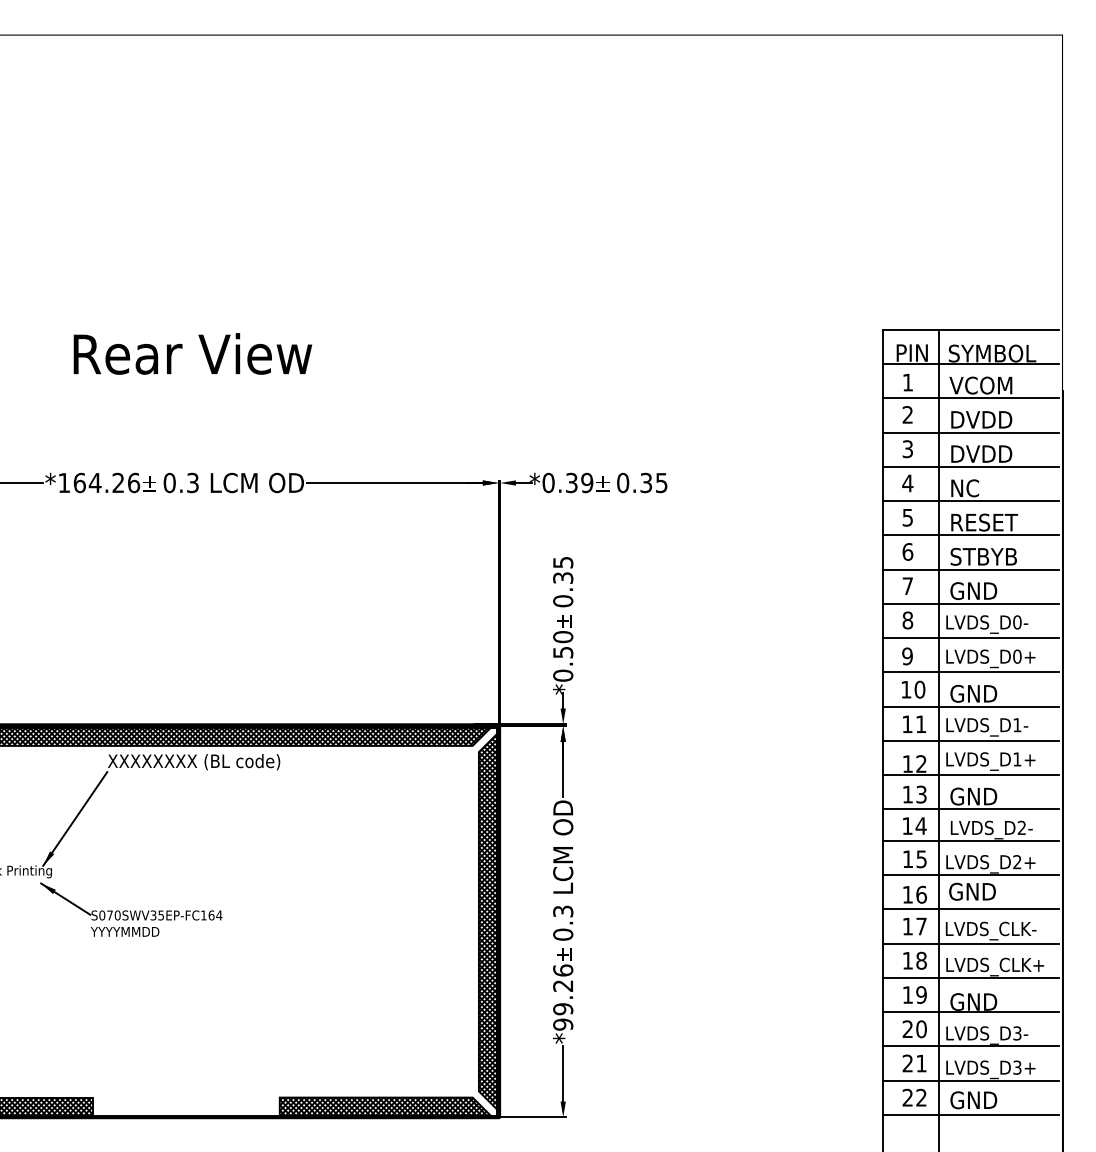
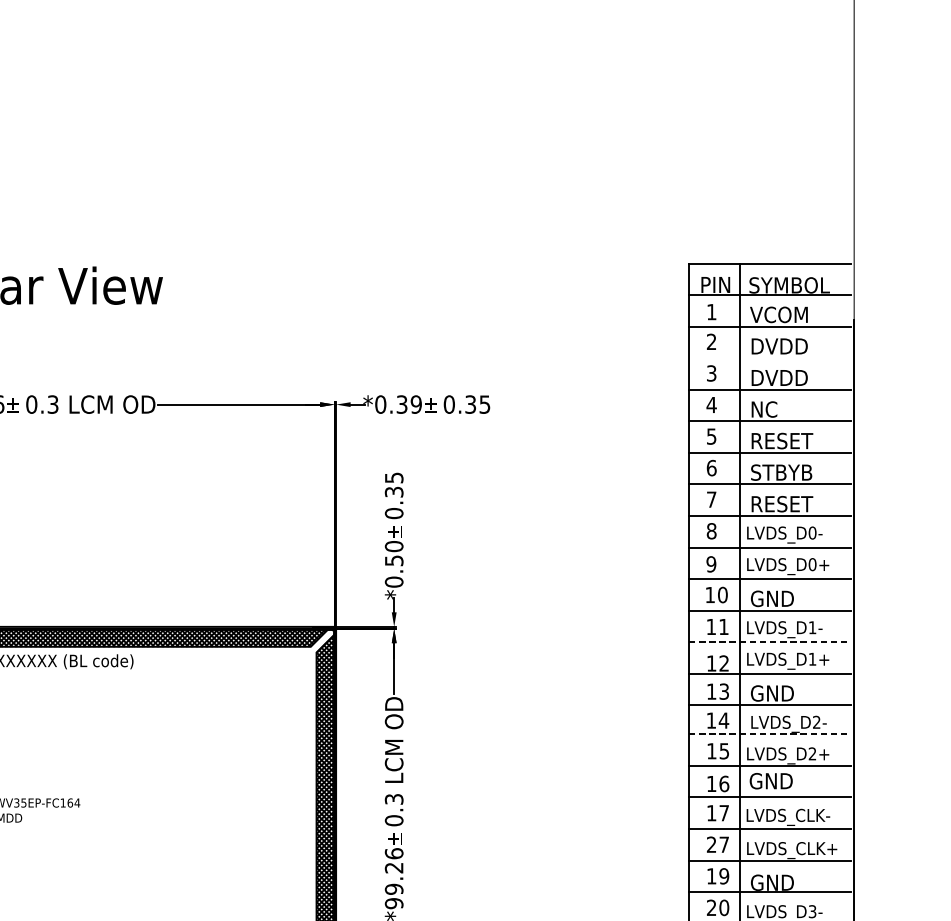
line: (971, 432) -> (770, 358), removed
text: (984, 591) -> (782, 504), GND -> RESET
line: (971, 740) -> (770, 641), solid -> dashed
line: (971, 840) -> (770, 733), solid -> dashed
text: (914, 960) -> (717, 844), 18 -> 27

